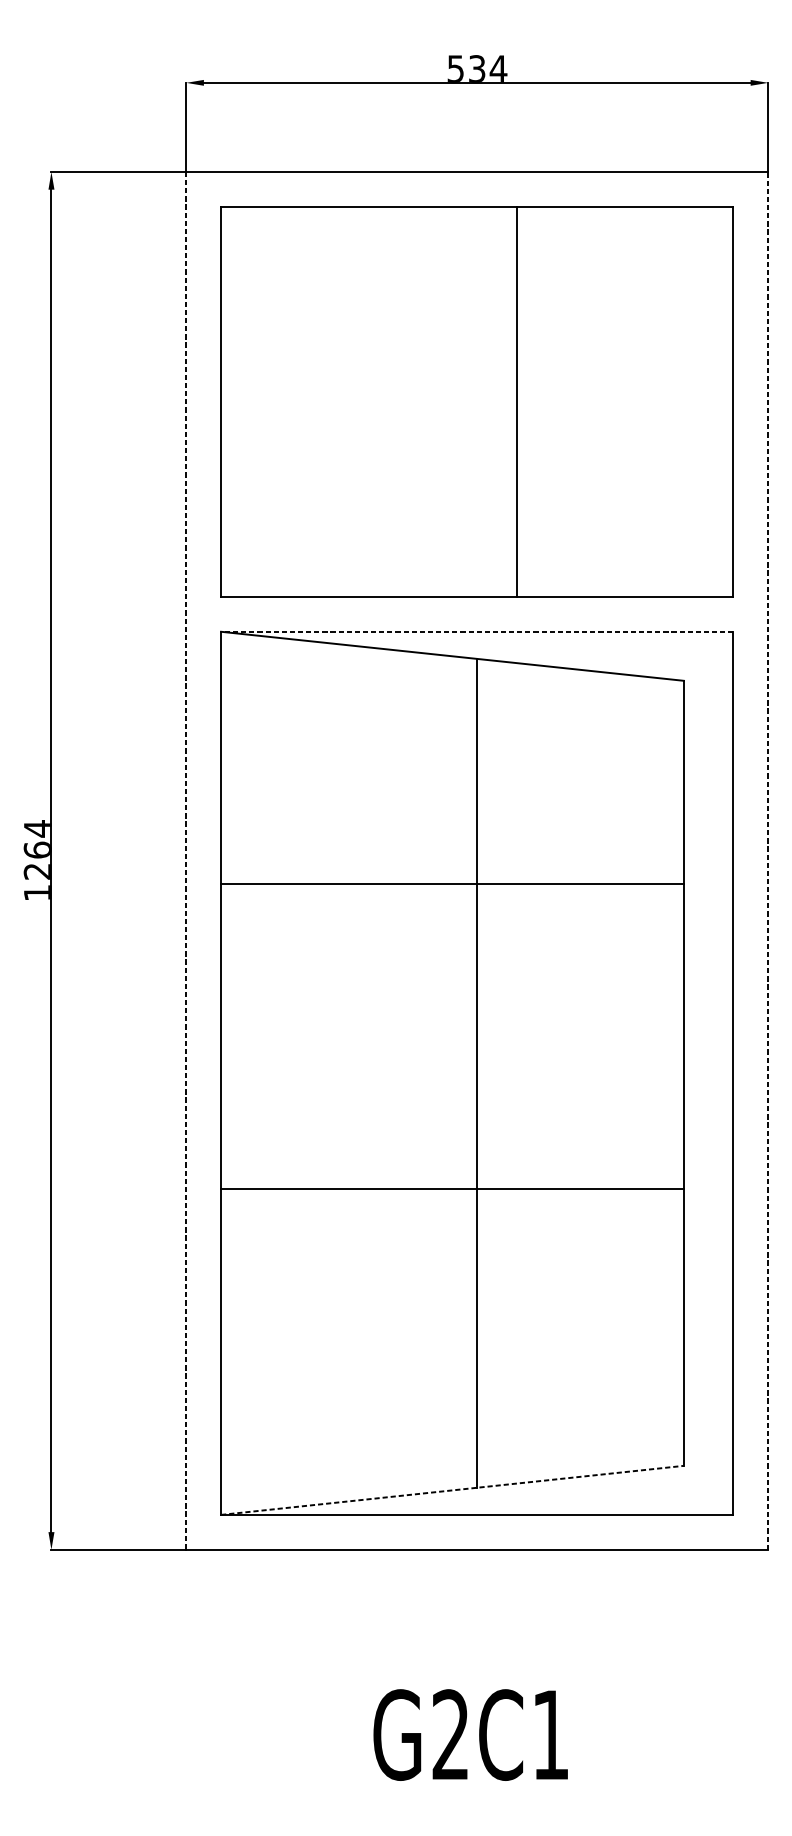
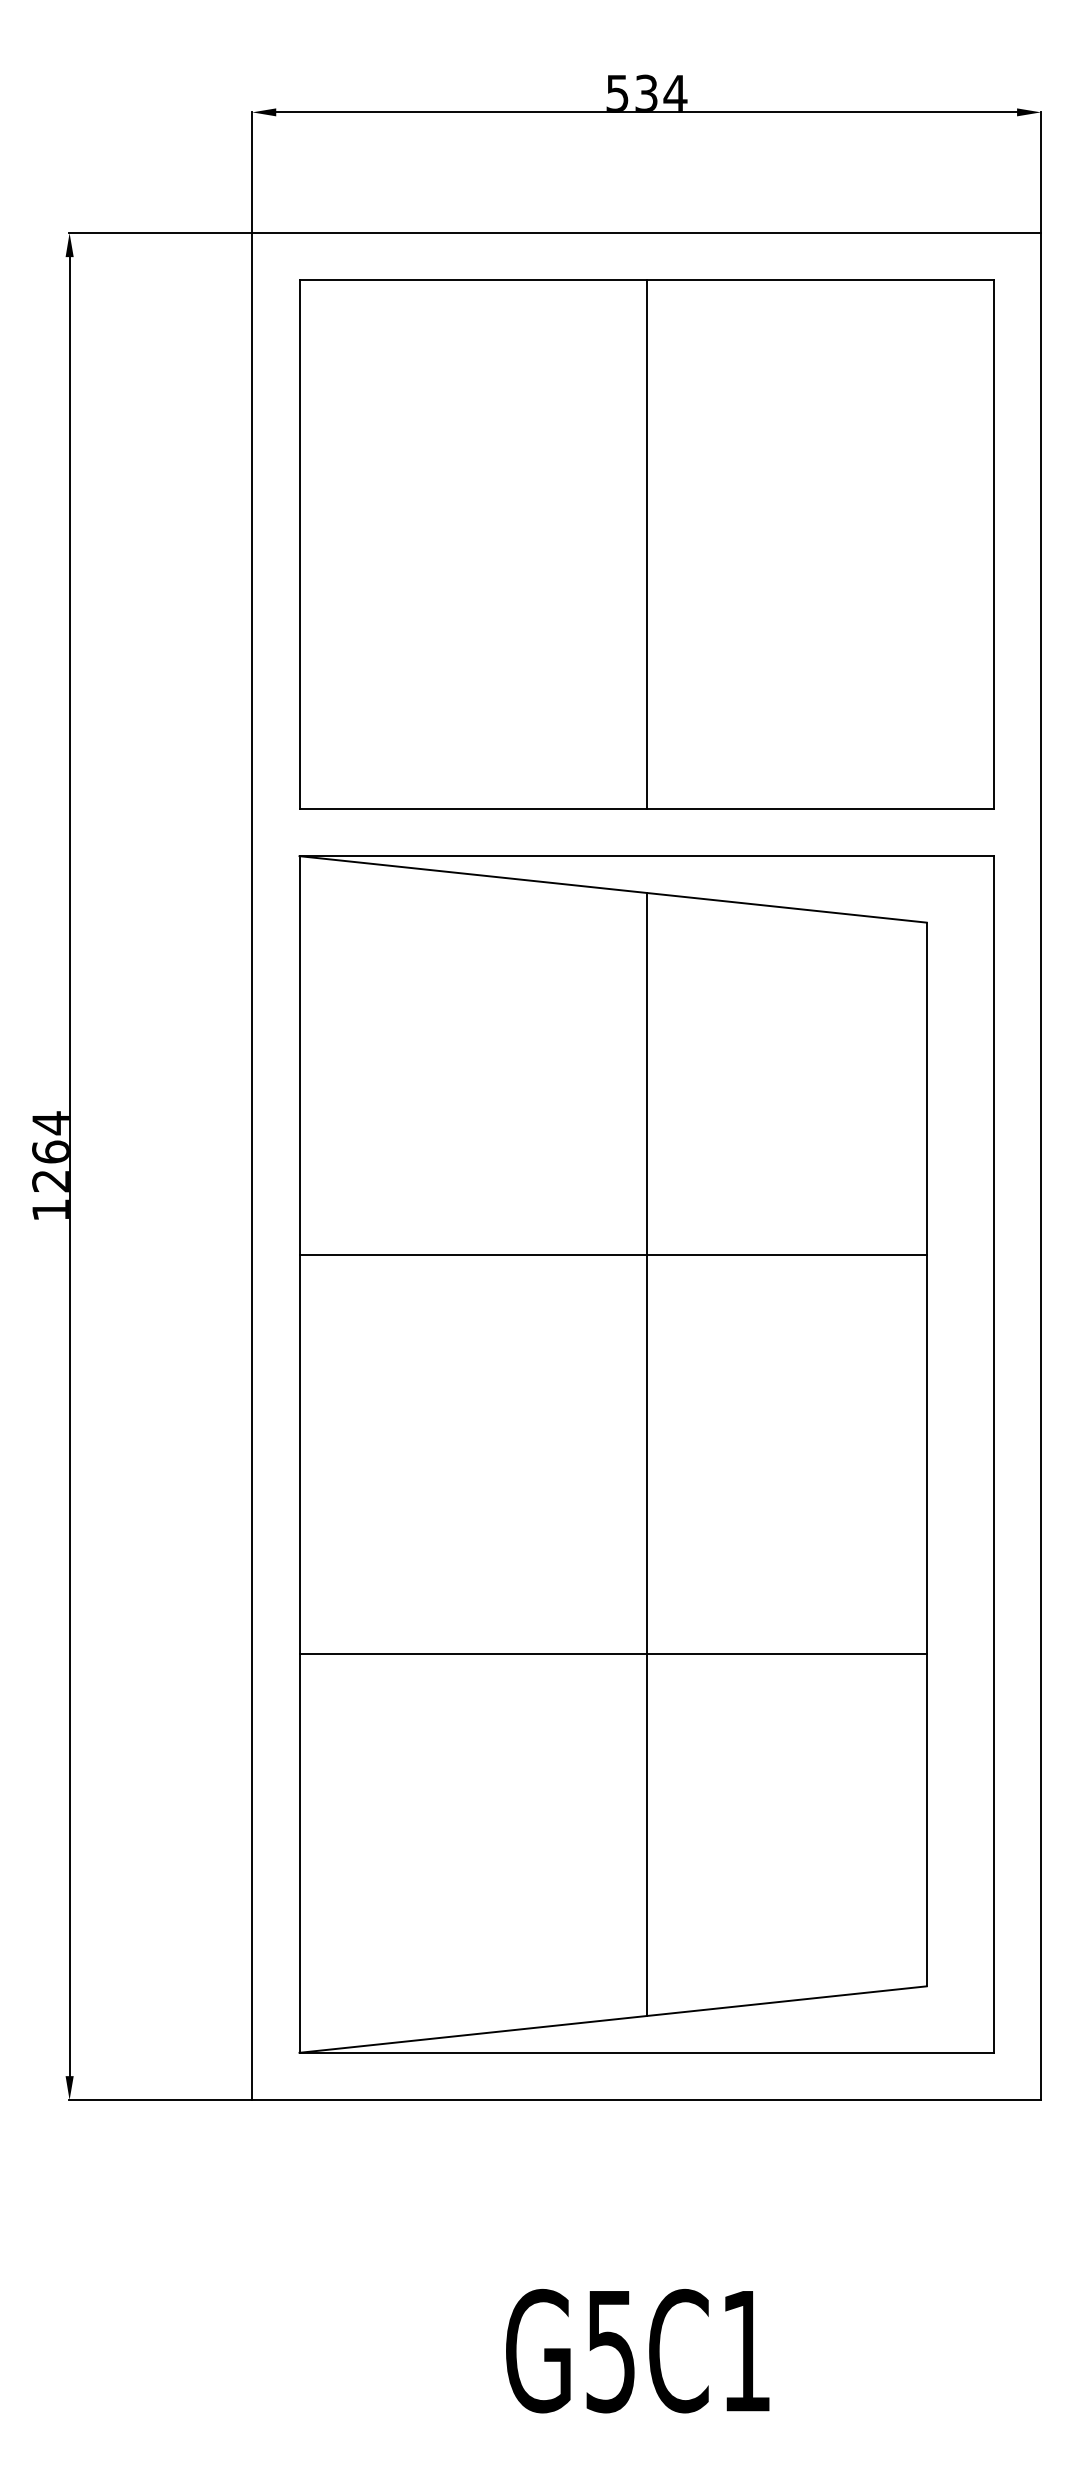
line: (517, 401) -> (646, 544), moved
line: (477, 632) -> (646, 856), dashed -> solid
line: (767, 860) -> (1040, 1166), dashed -> solid
line: (186, 861) -> (252, 1167), dashed -> solid
line: (452, 883) -> (612, 1254), moved
line: (452, 1189) -> (612, 1653), moved
line: (452, 1490) -> (613, 2019), dashed -> solid
text: (450, 1734) -> (610, 2350), G2C1 -> G5C1

